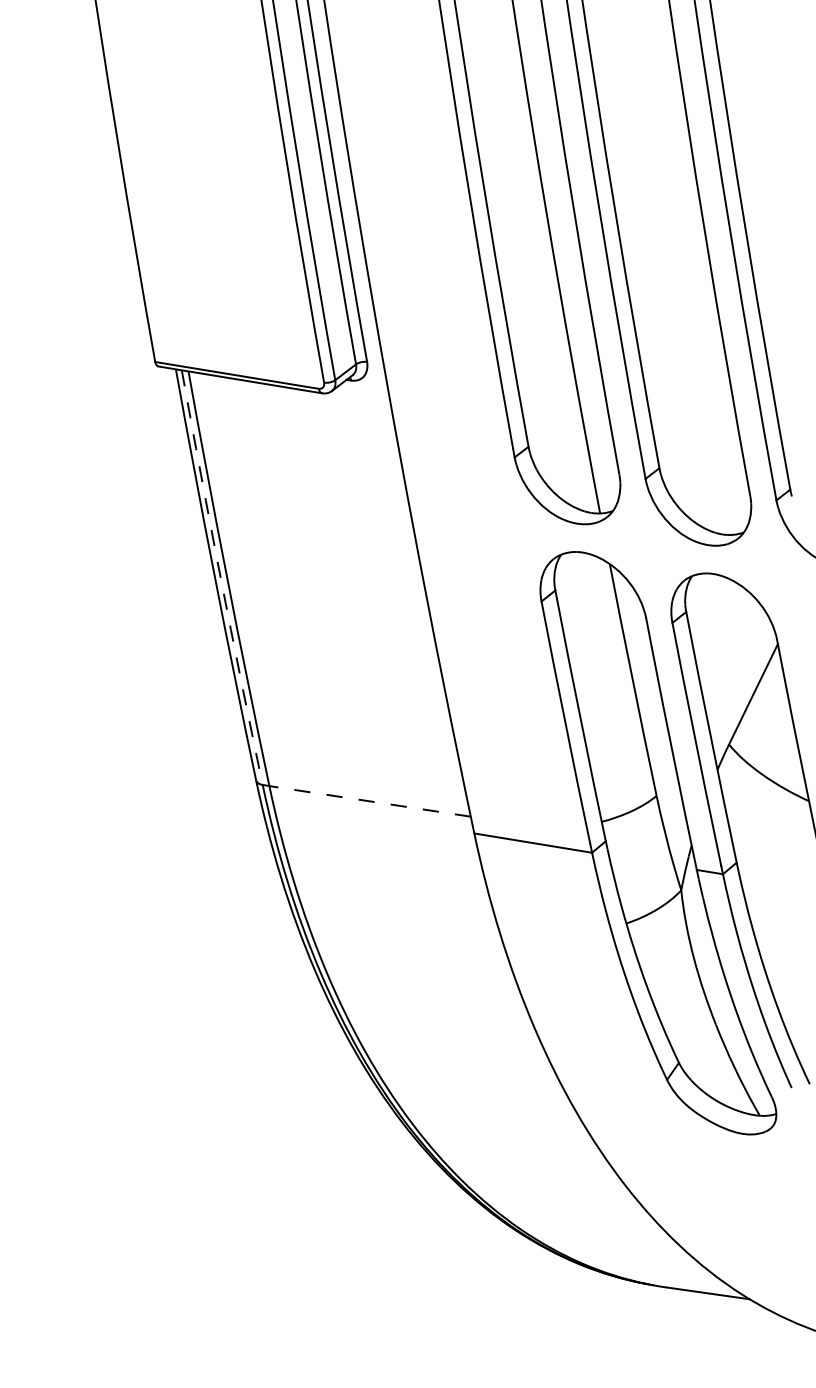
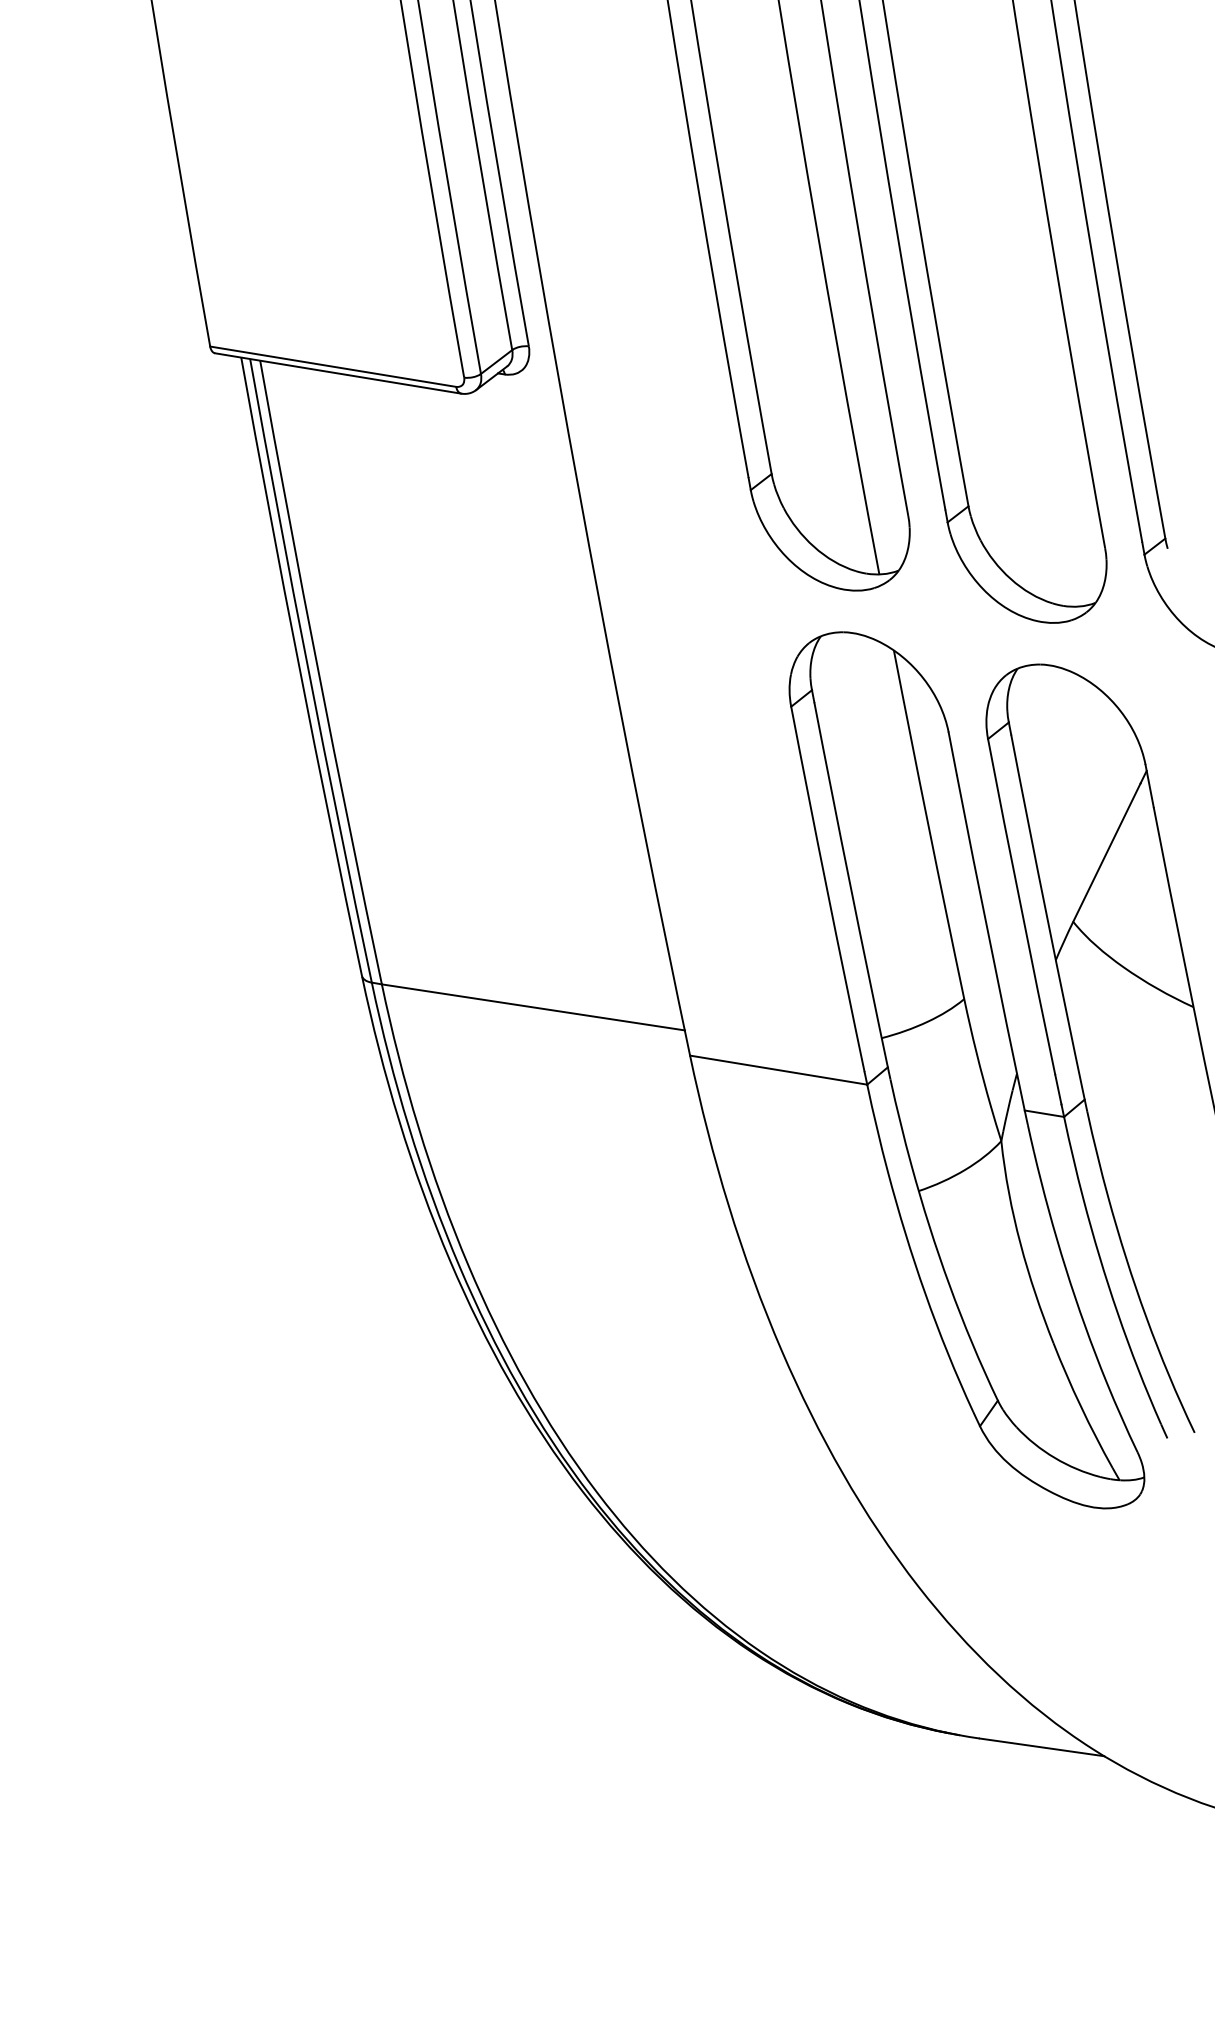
arc: (220, 577) -> (308, 670), dashed -> solid
line: (370, 801) -> (533, 1007), dashed -> solid

